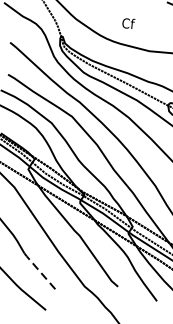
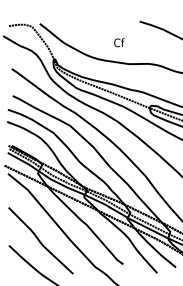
text: (128, 23) -> (119, 42), moved
line: (40, 272) -> (57, 259), dashed -> solid

